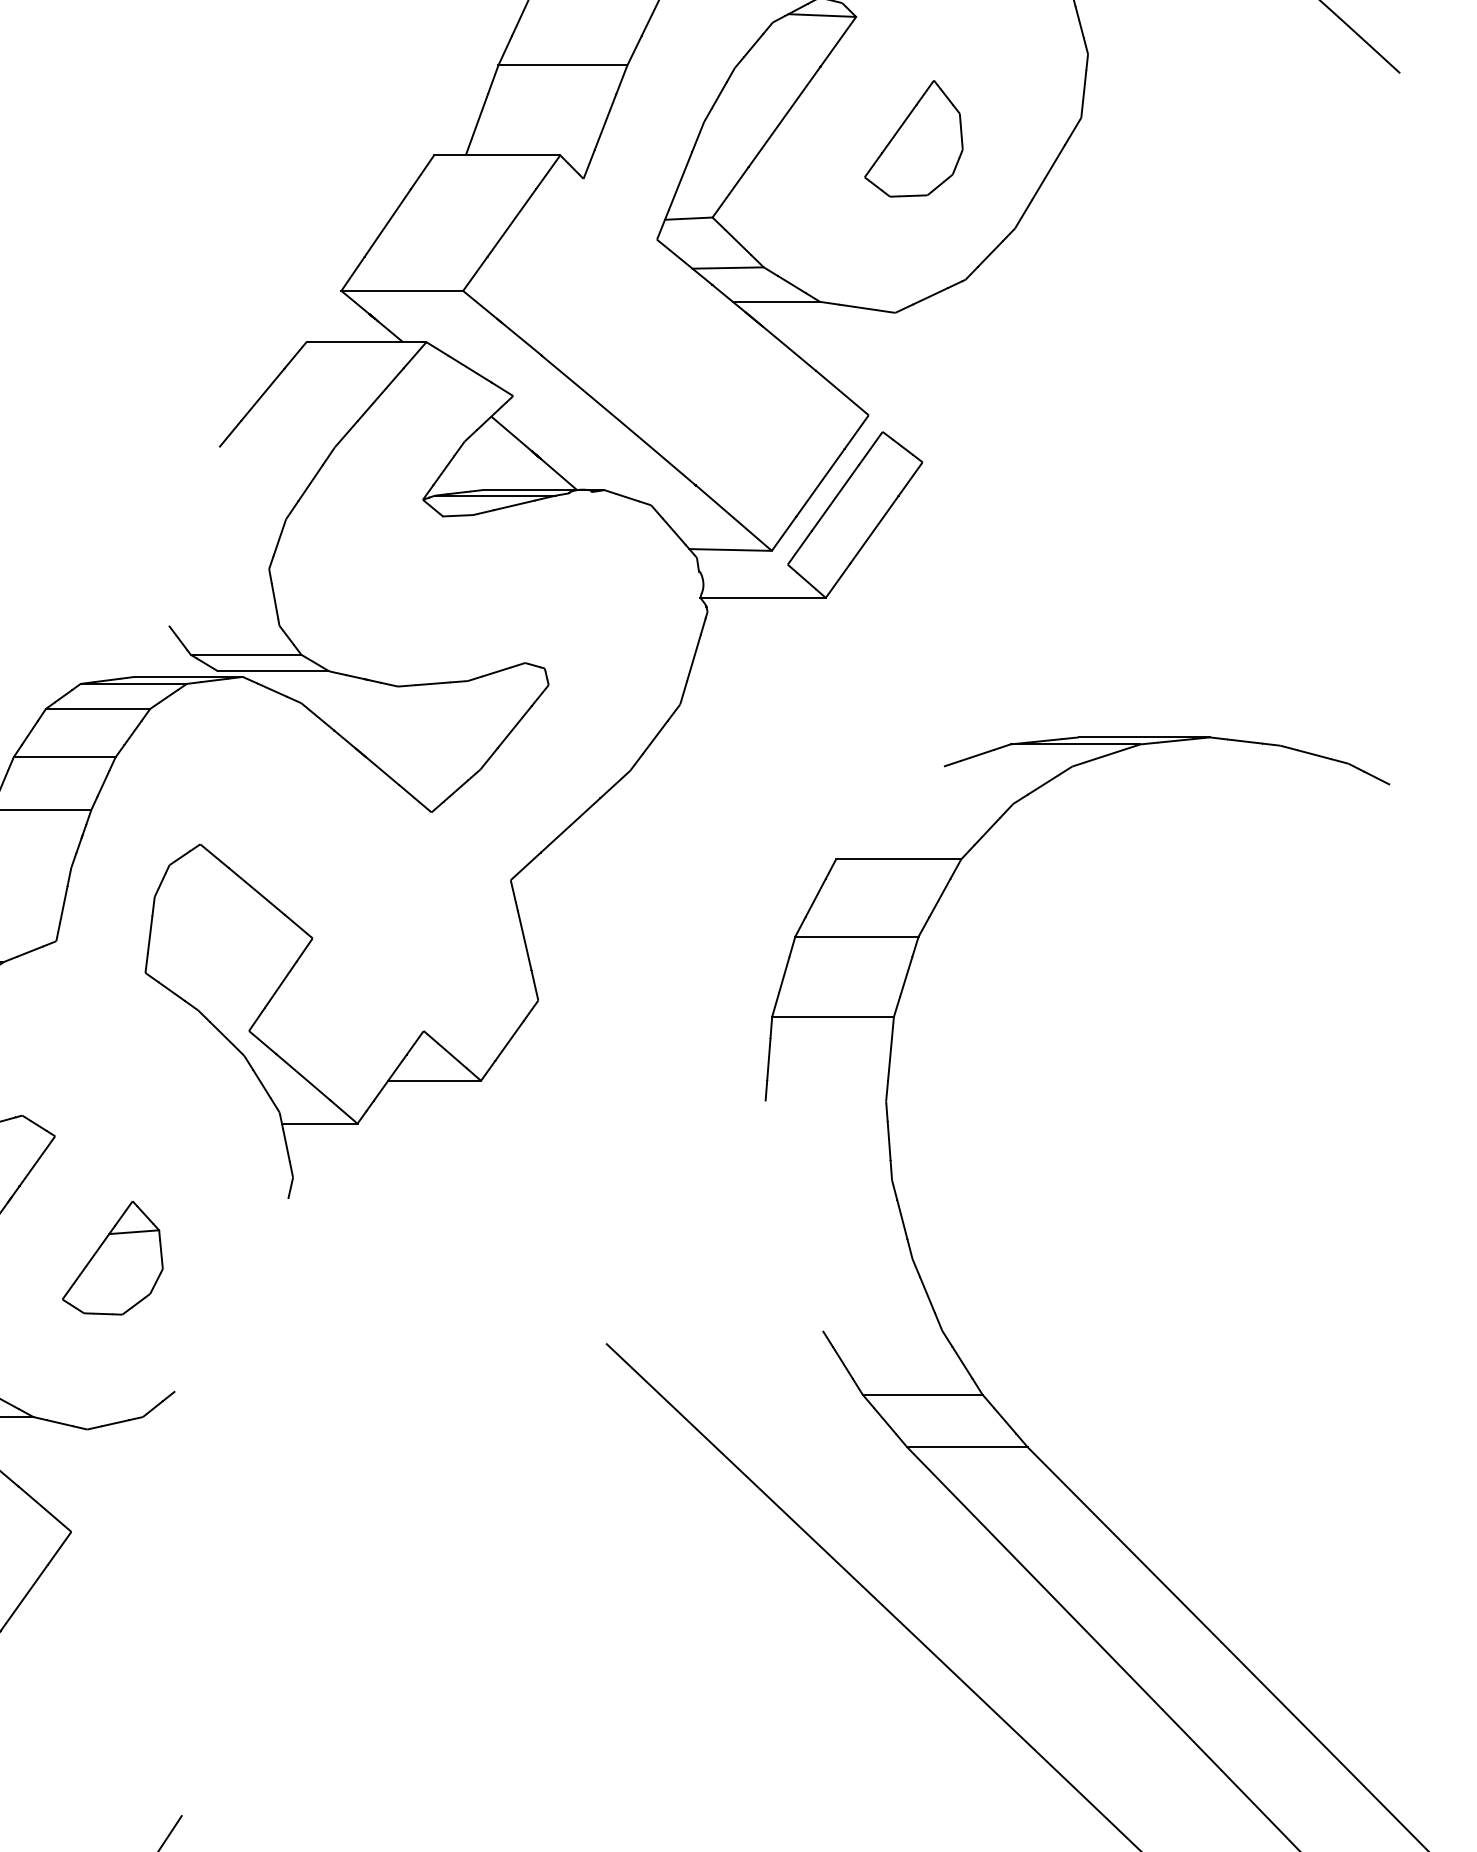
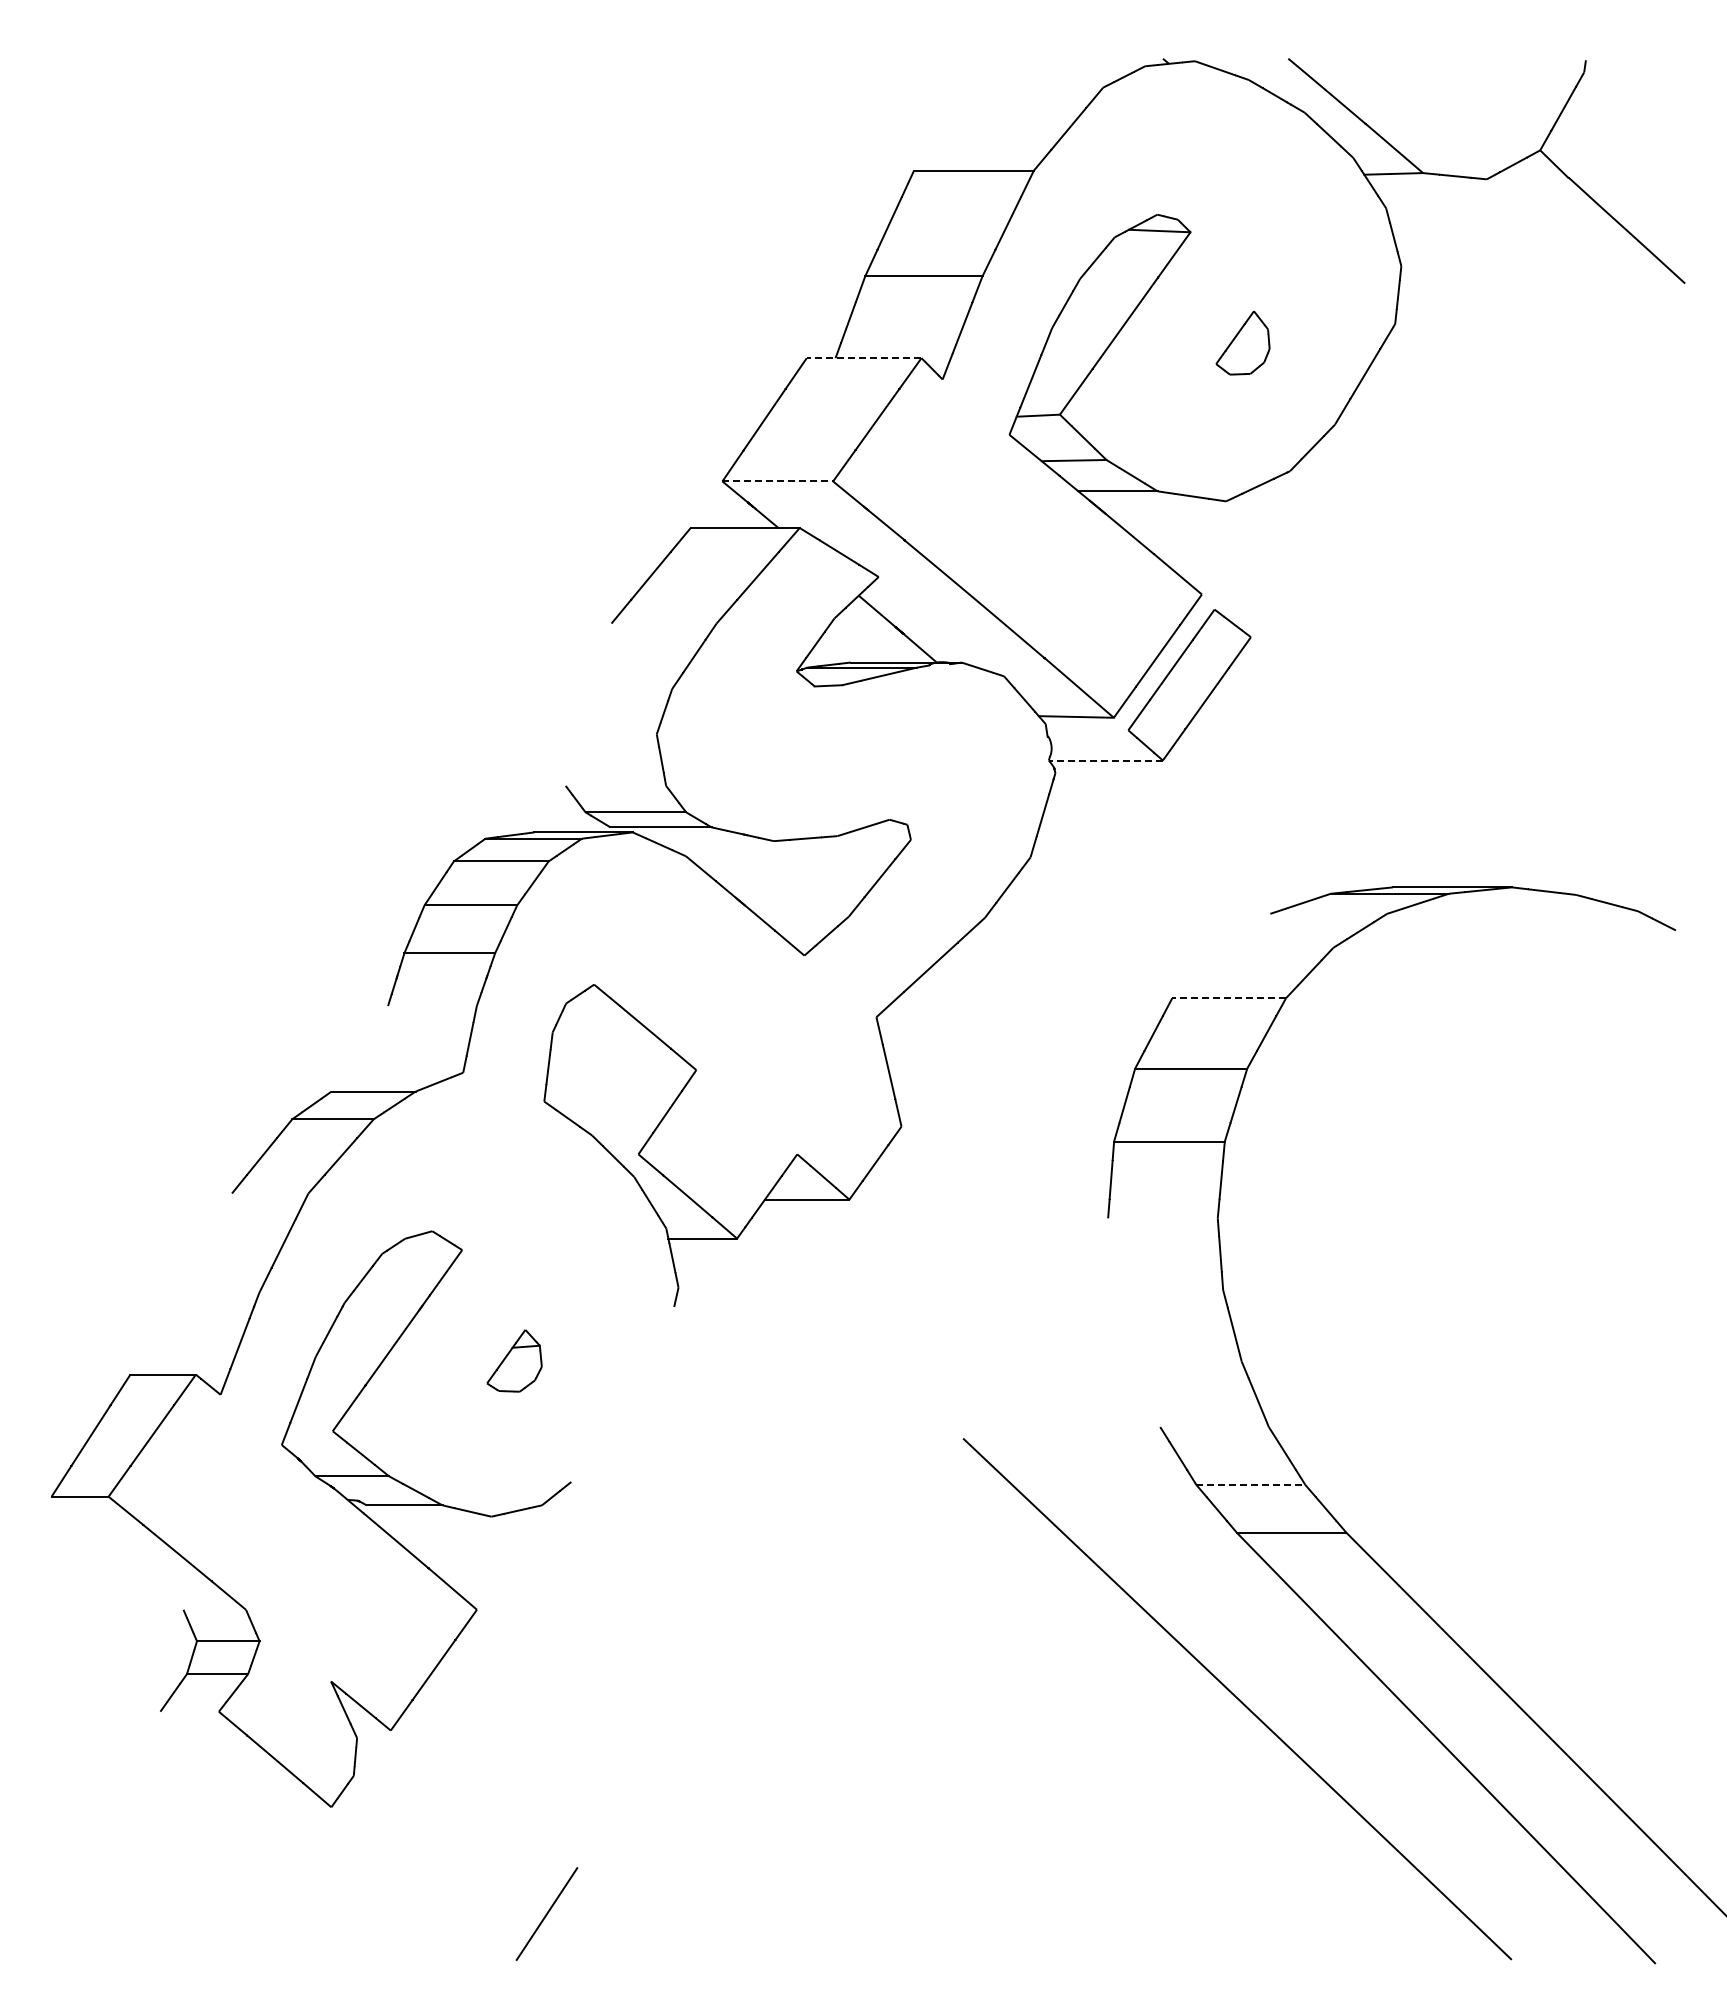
part: (913, 138) -> (1242, 342), size x0.6
line: (496, 155) -> (863, 358), solid -> dashed
line: (403, 291) -> (778, 481), solid -> dashed
line: (762, 597) -> (1105, 760), solid -> dashed
line: (899, 859) -> (1229, 998), solid -> dashed
part: (112, 1257) -> (514, 1360), size x0.6
line: (923, 1394) -> (1251, 1484), solid -> dashed

